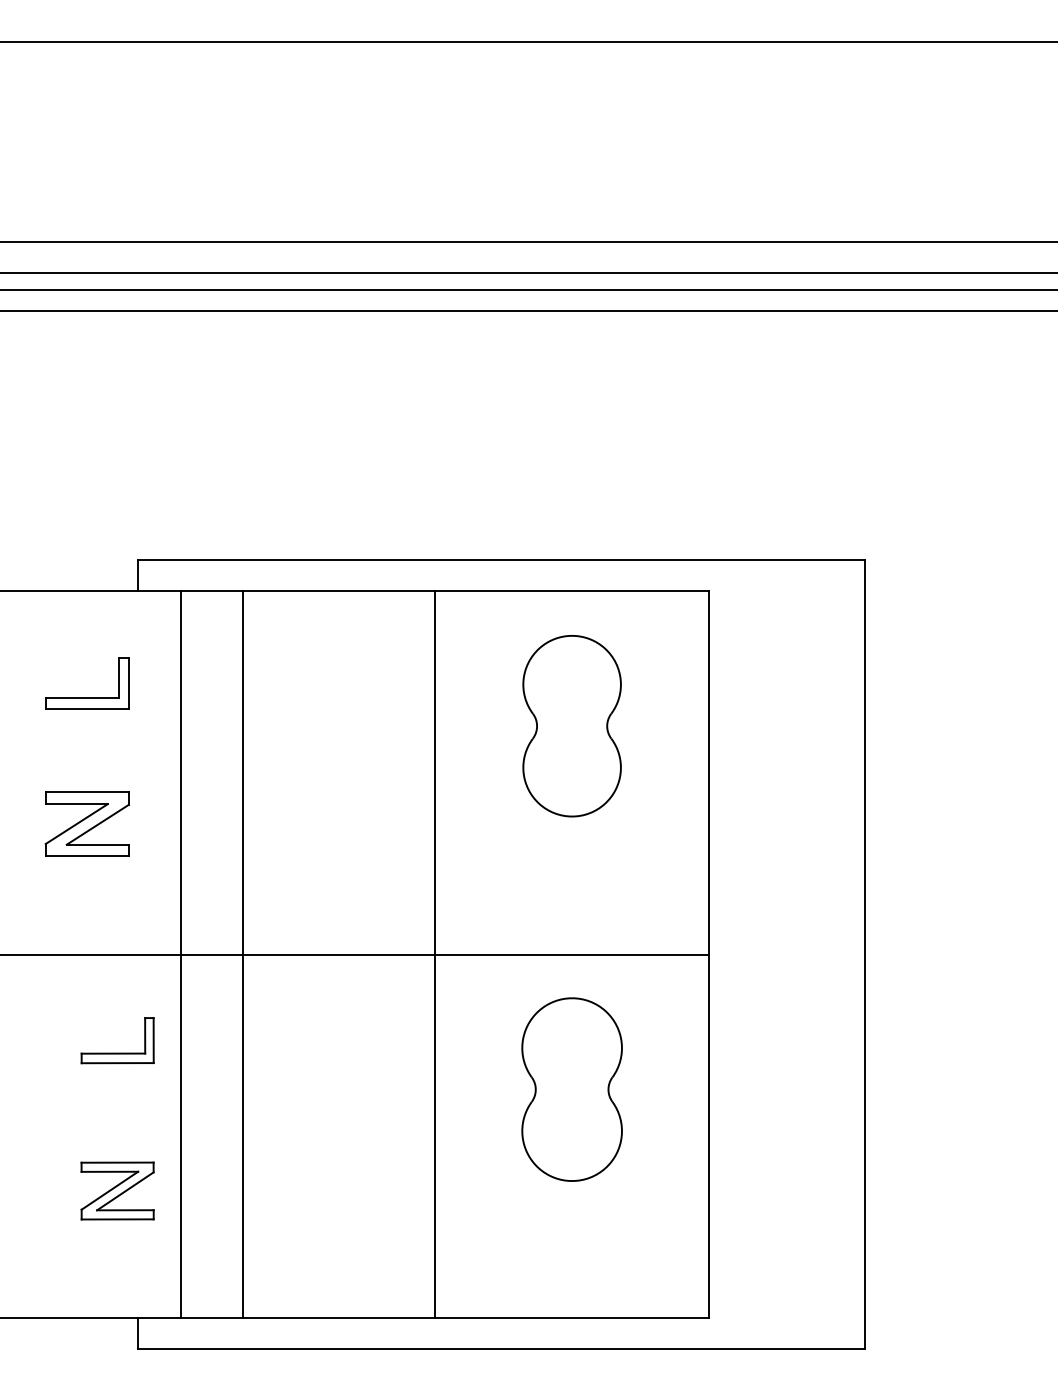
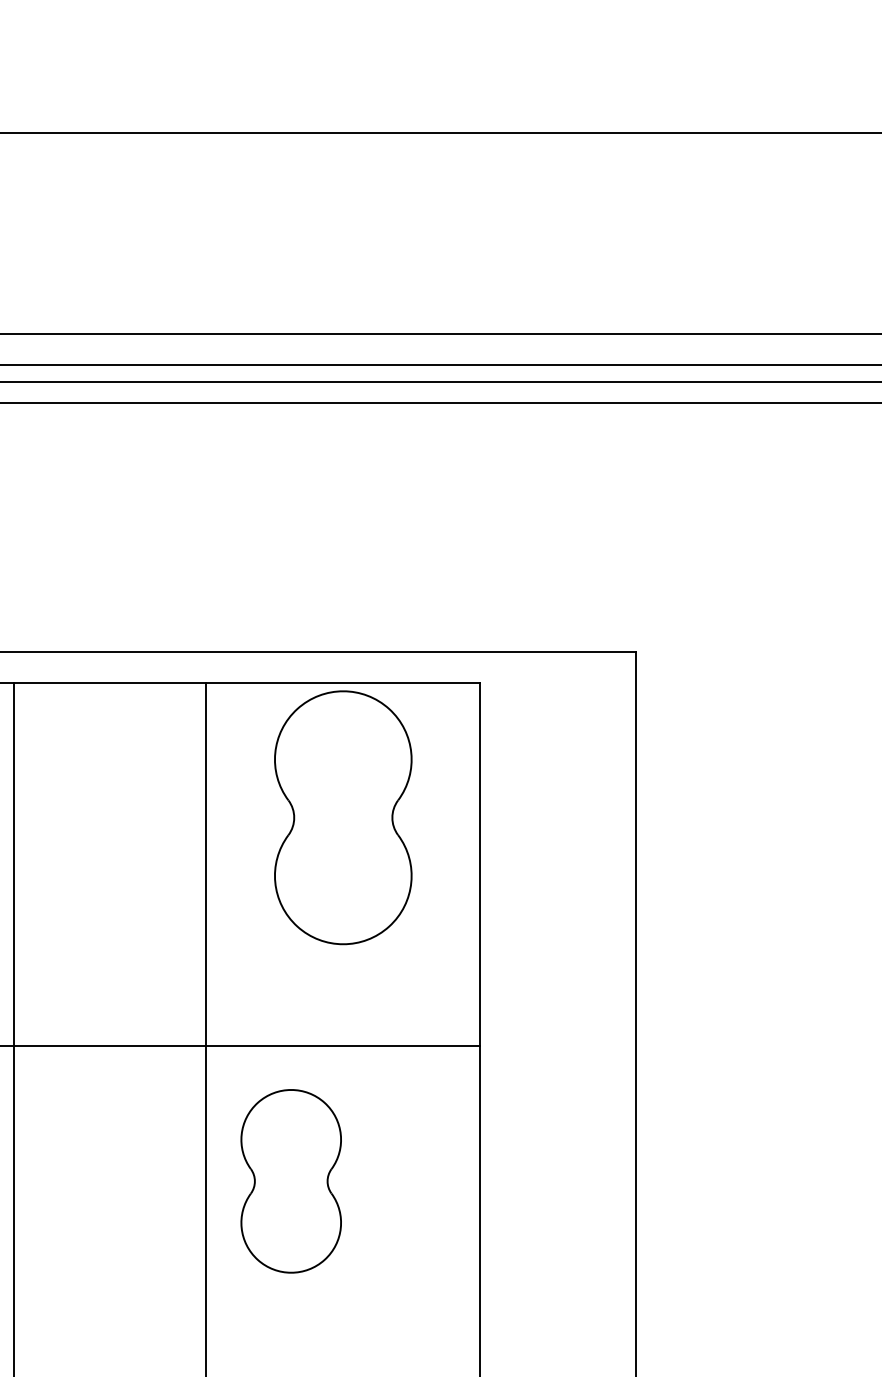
part: (571, 726) -> (342, 818), size x1.4
part: (571, 1089) -> (290, 1181), moved

